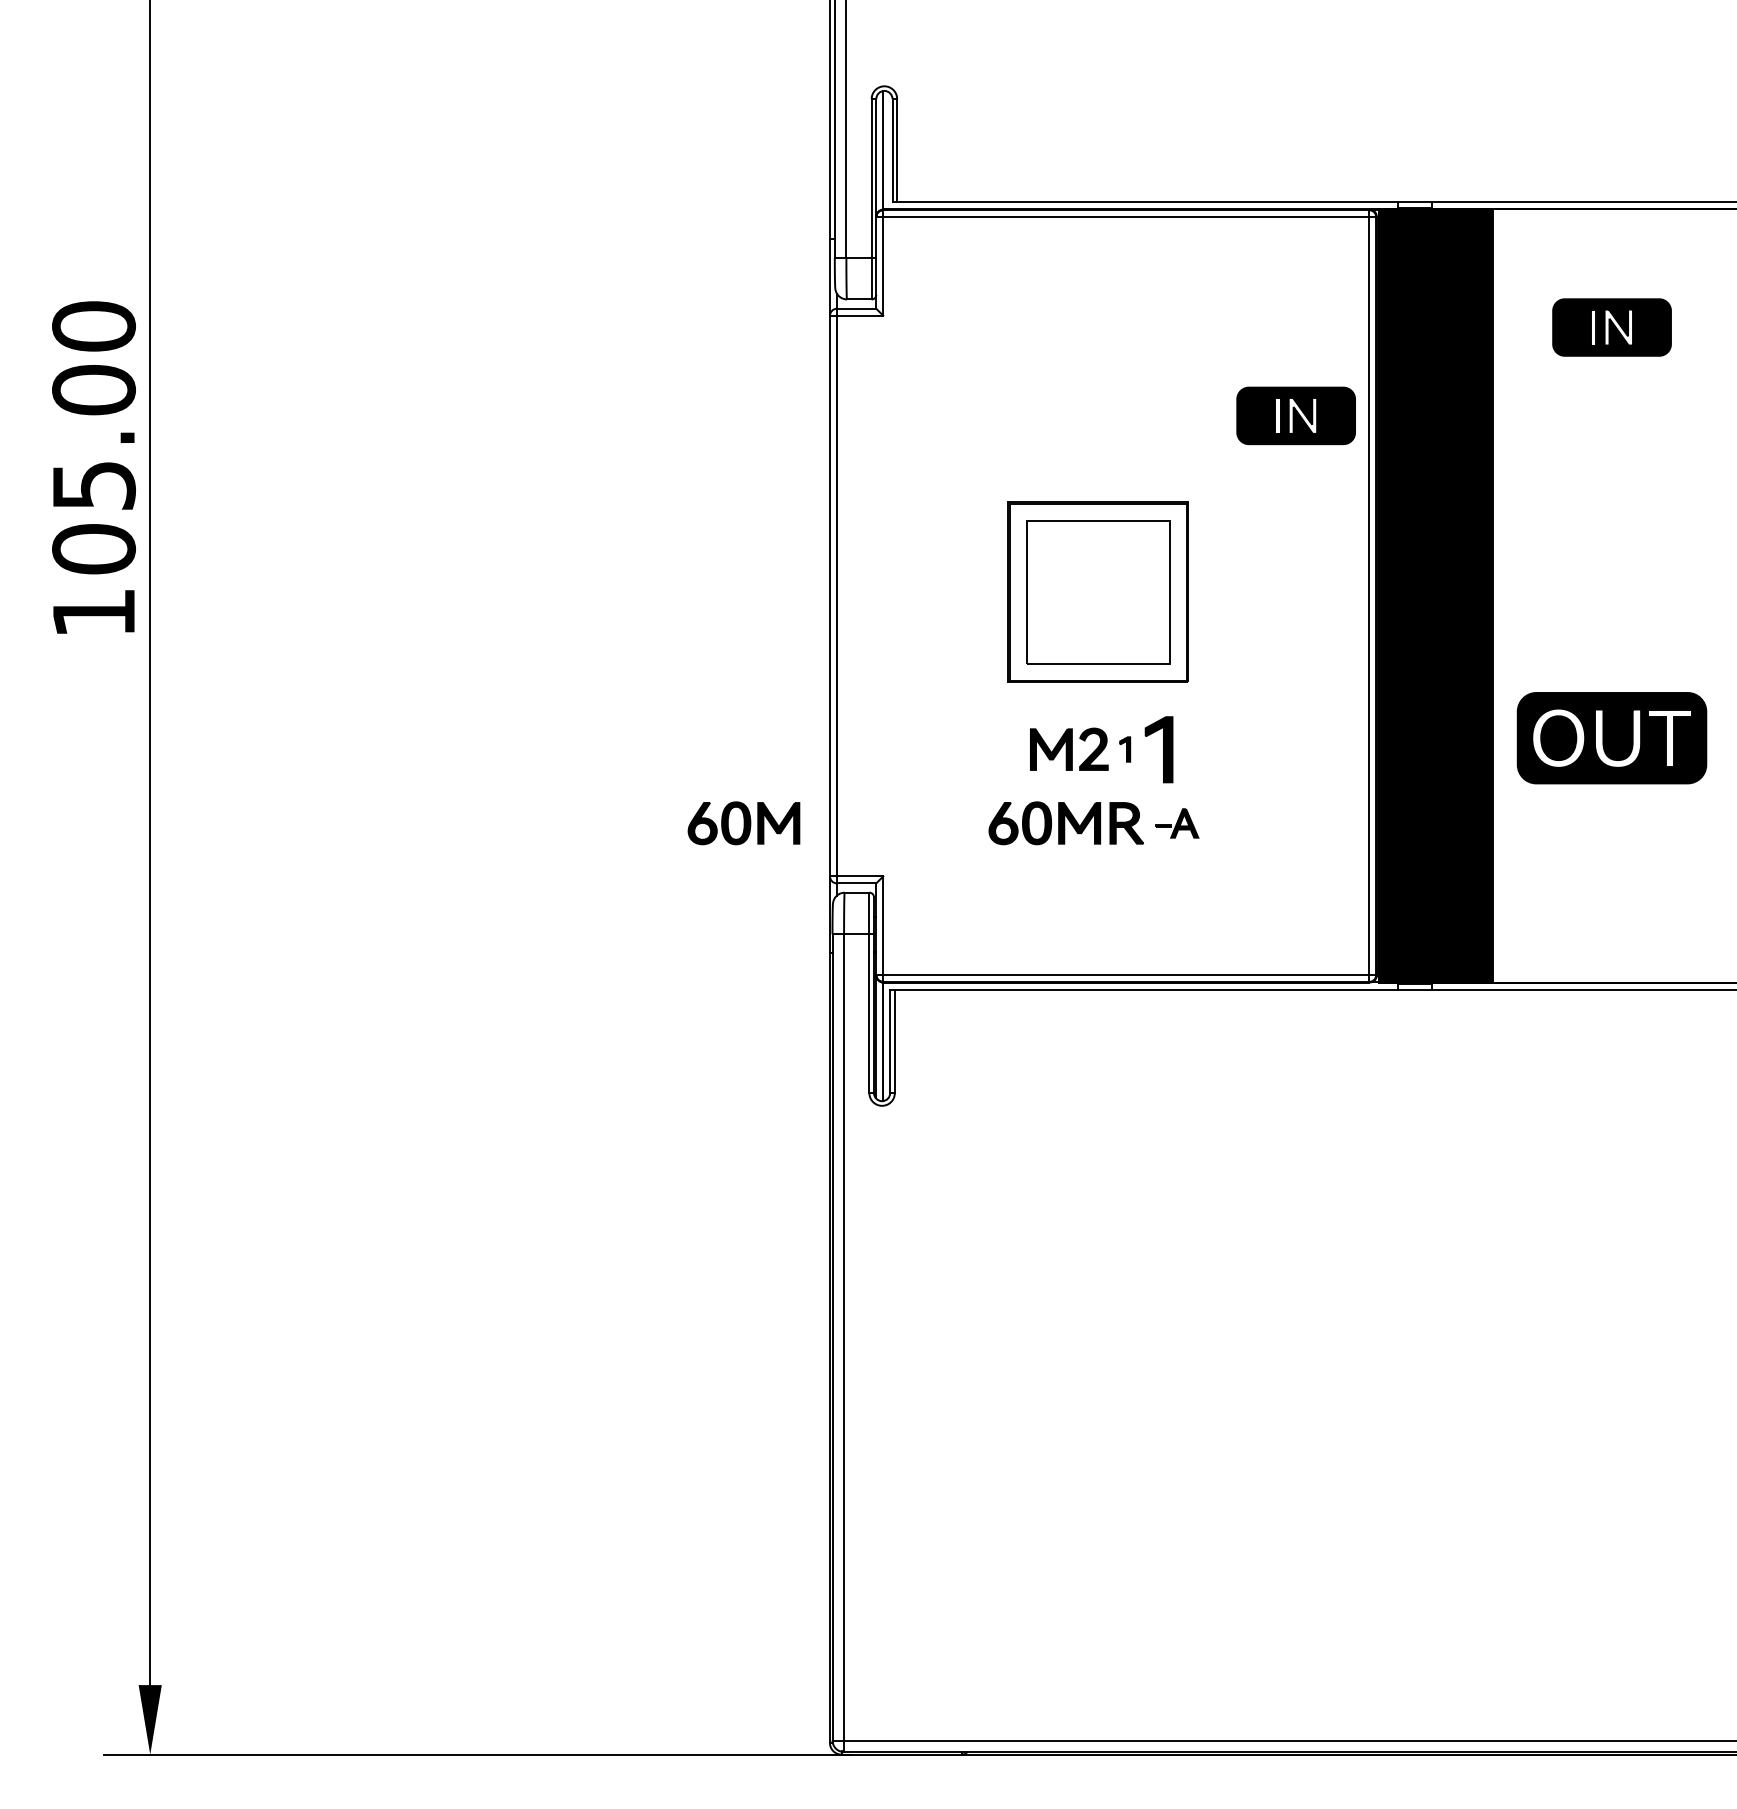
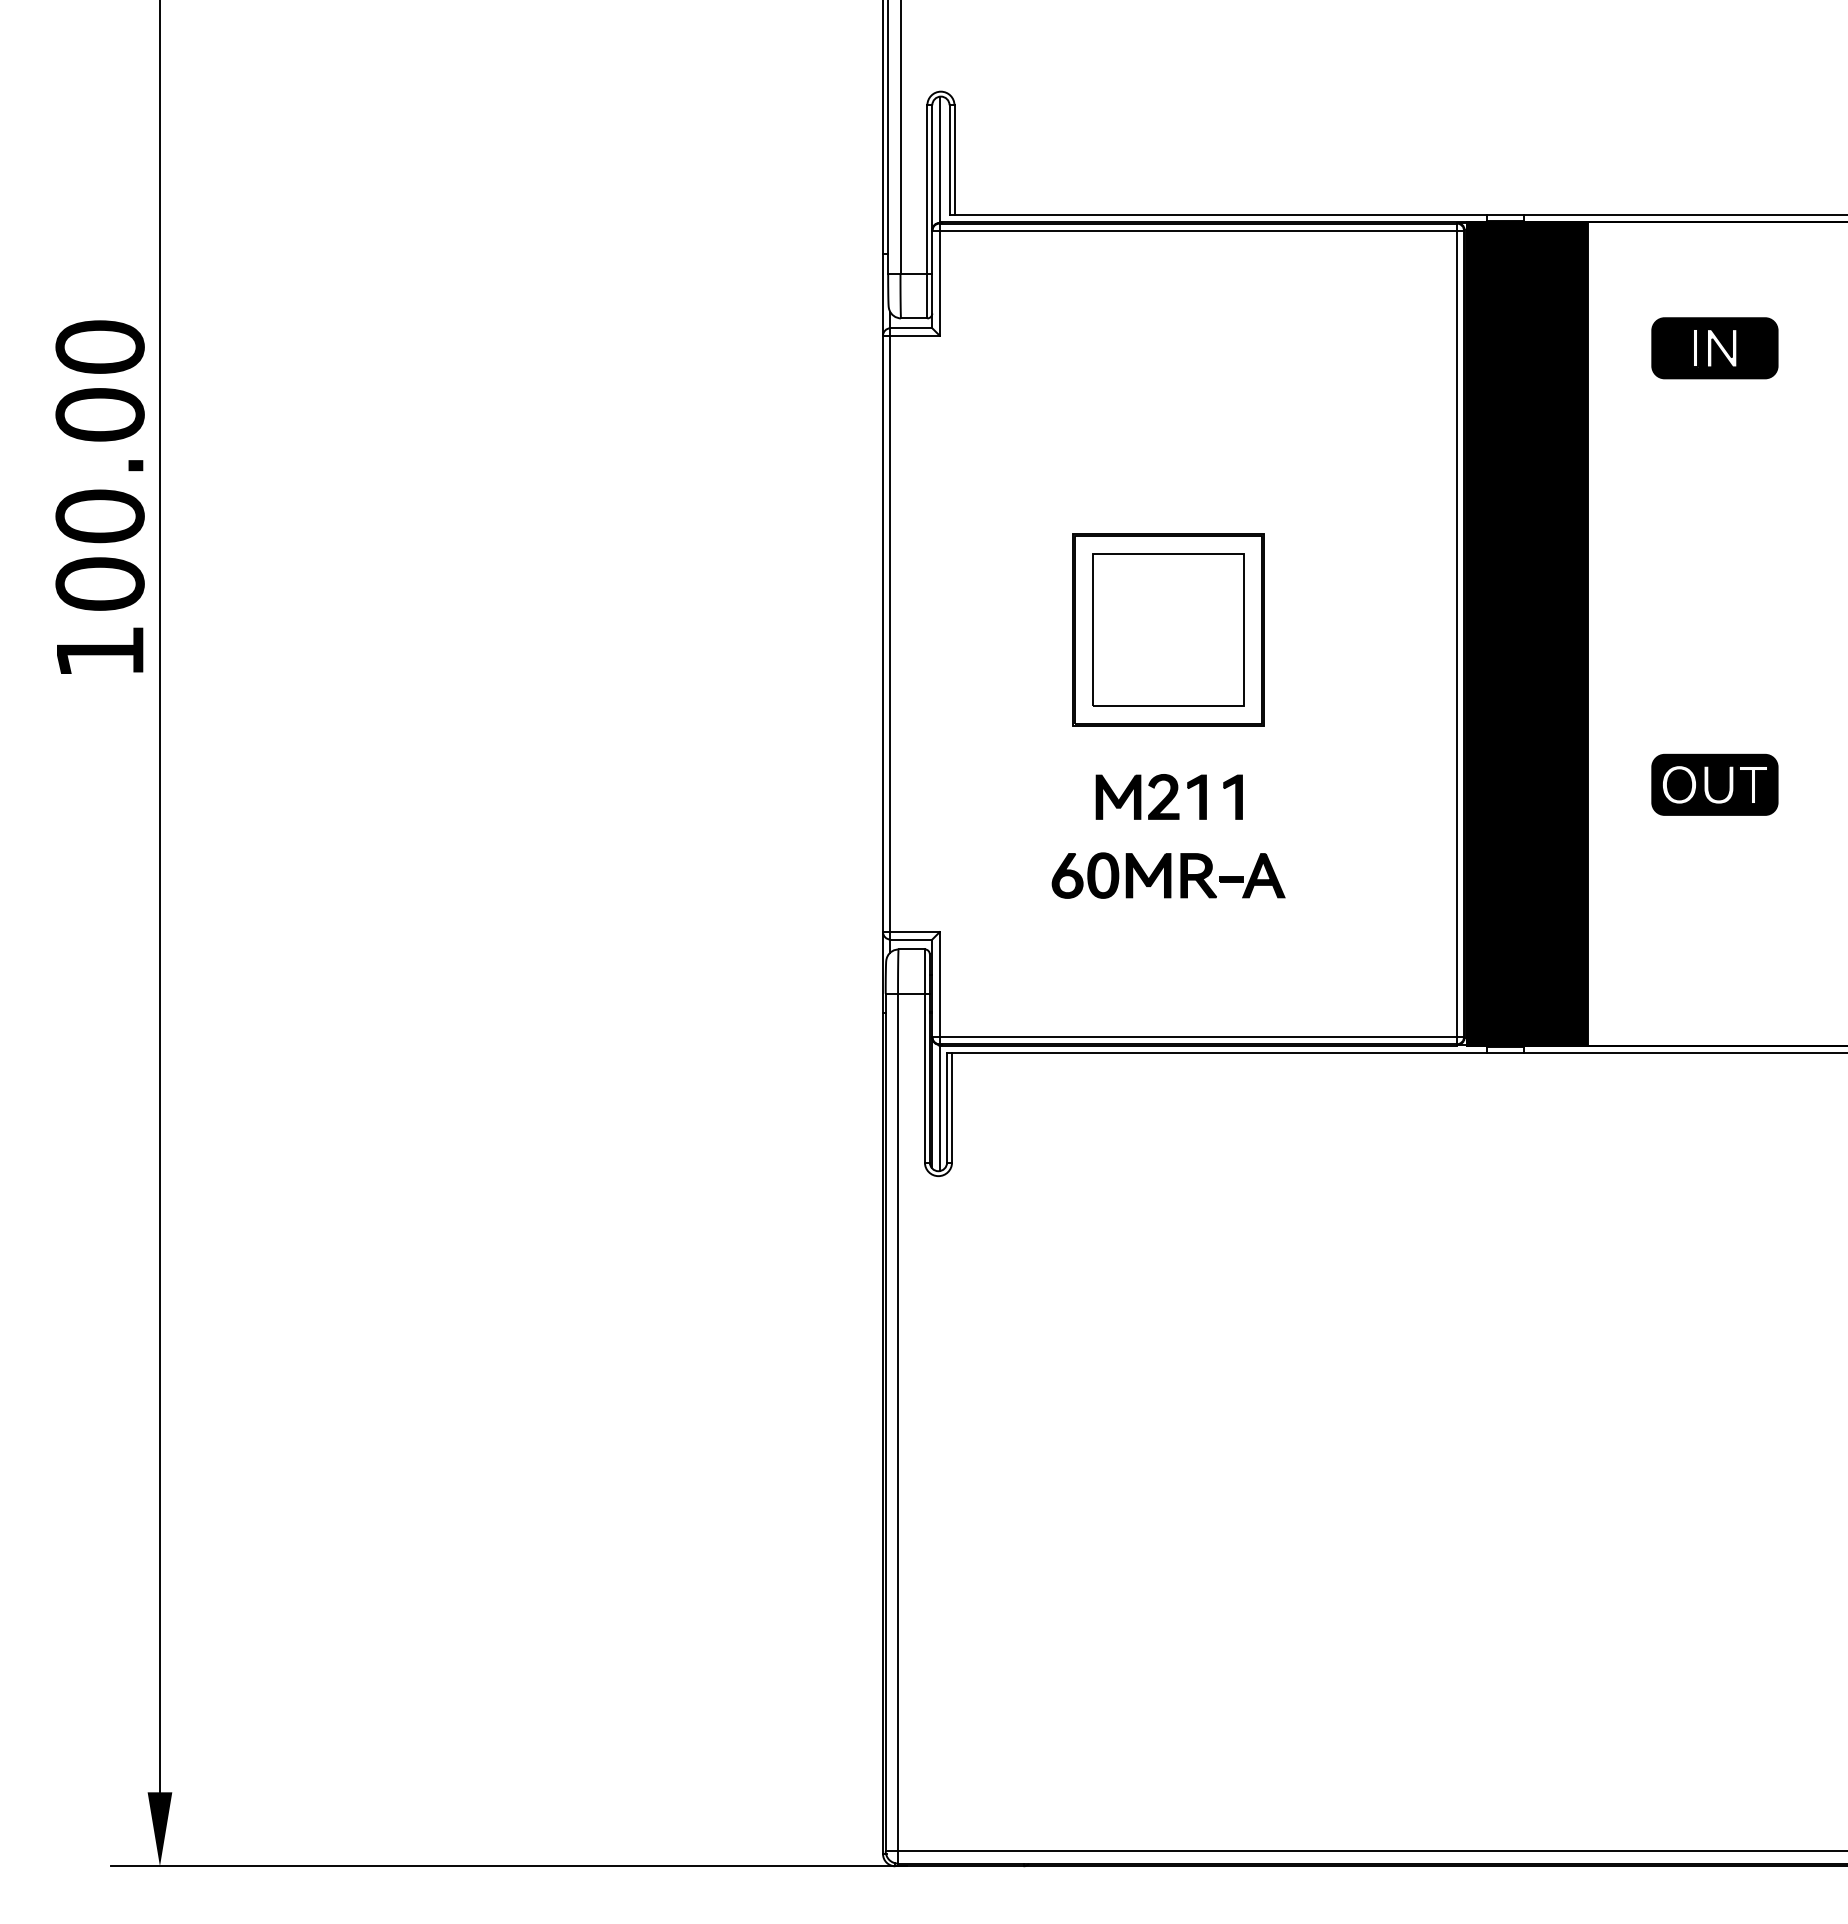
part: (1295, 416) -> (1378, 442), removed
text: (93, 485) -> (99, 516), 105.00 -> 100.00
part: (1611, 737) -> (1714, 784), size x0.62
part: (1124, 748) -> (1196, 796), size x1.67
part: (1158, 748) -> (1232, 796), size x0.62
part: (743, 823) -> (791, 875), removed
part: (1177, 823) -> (1252, 875), size x1.43

